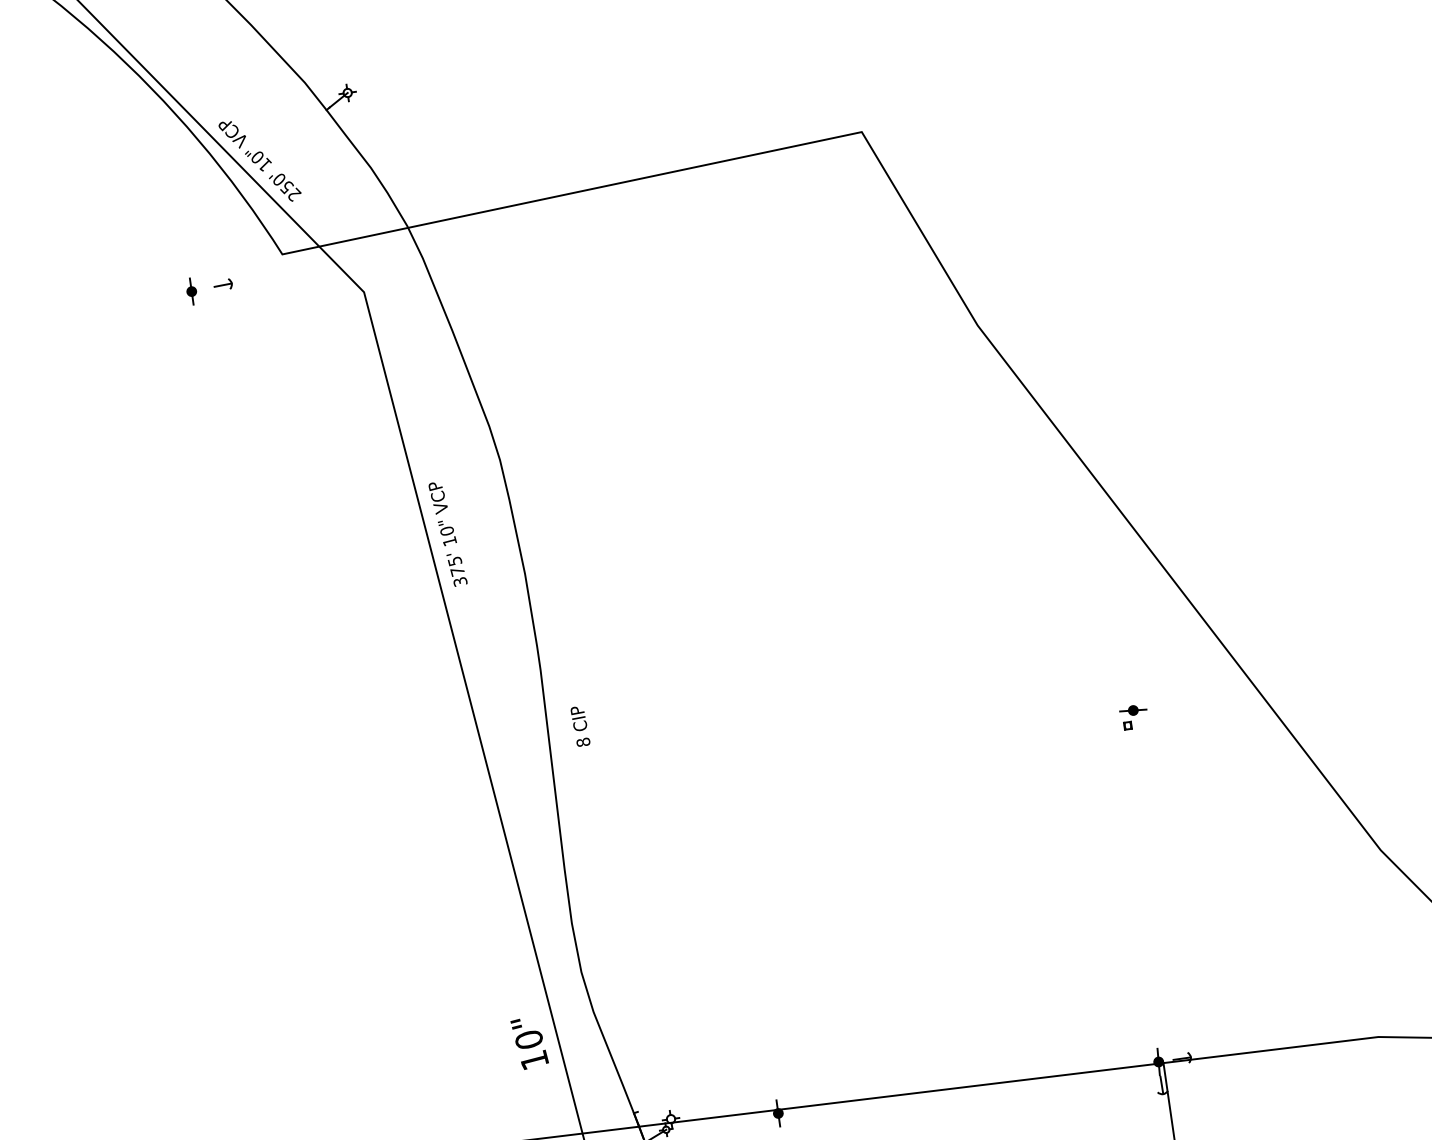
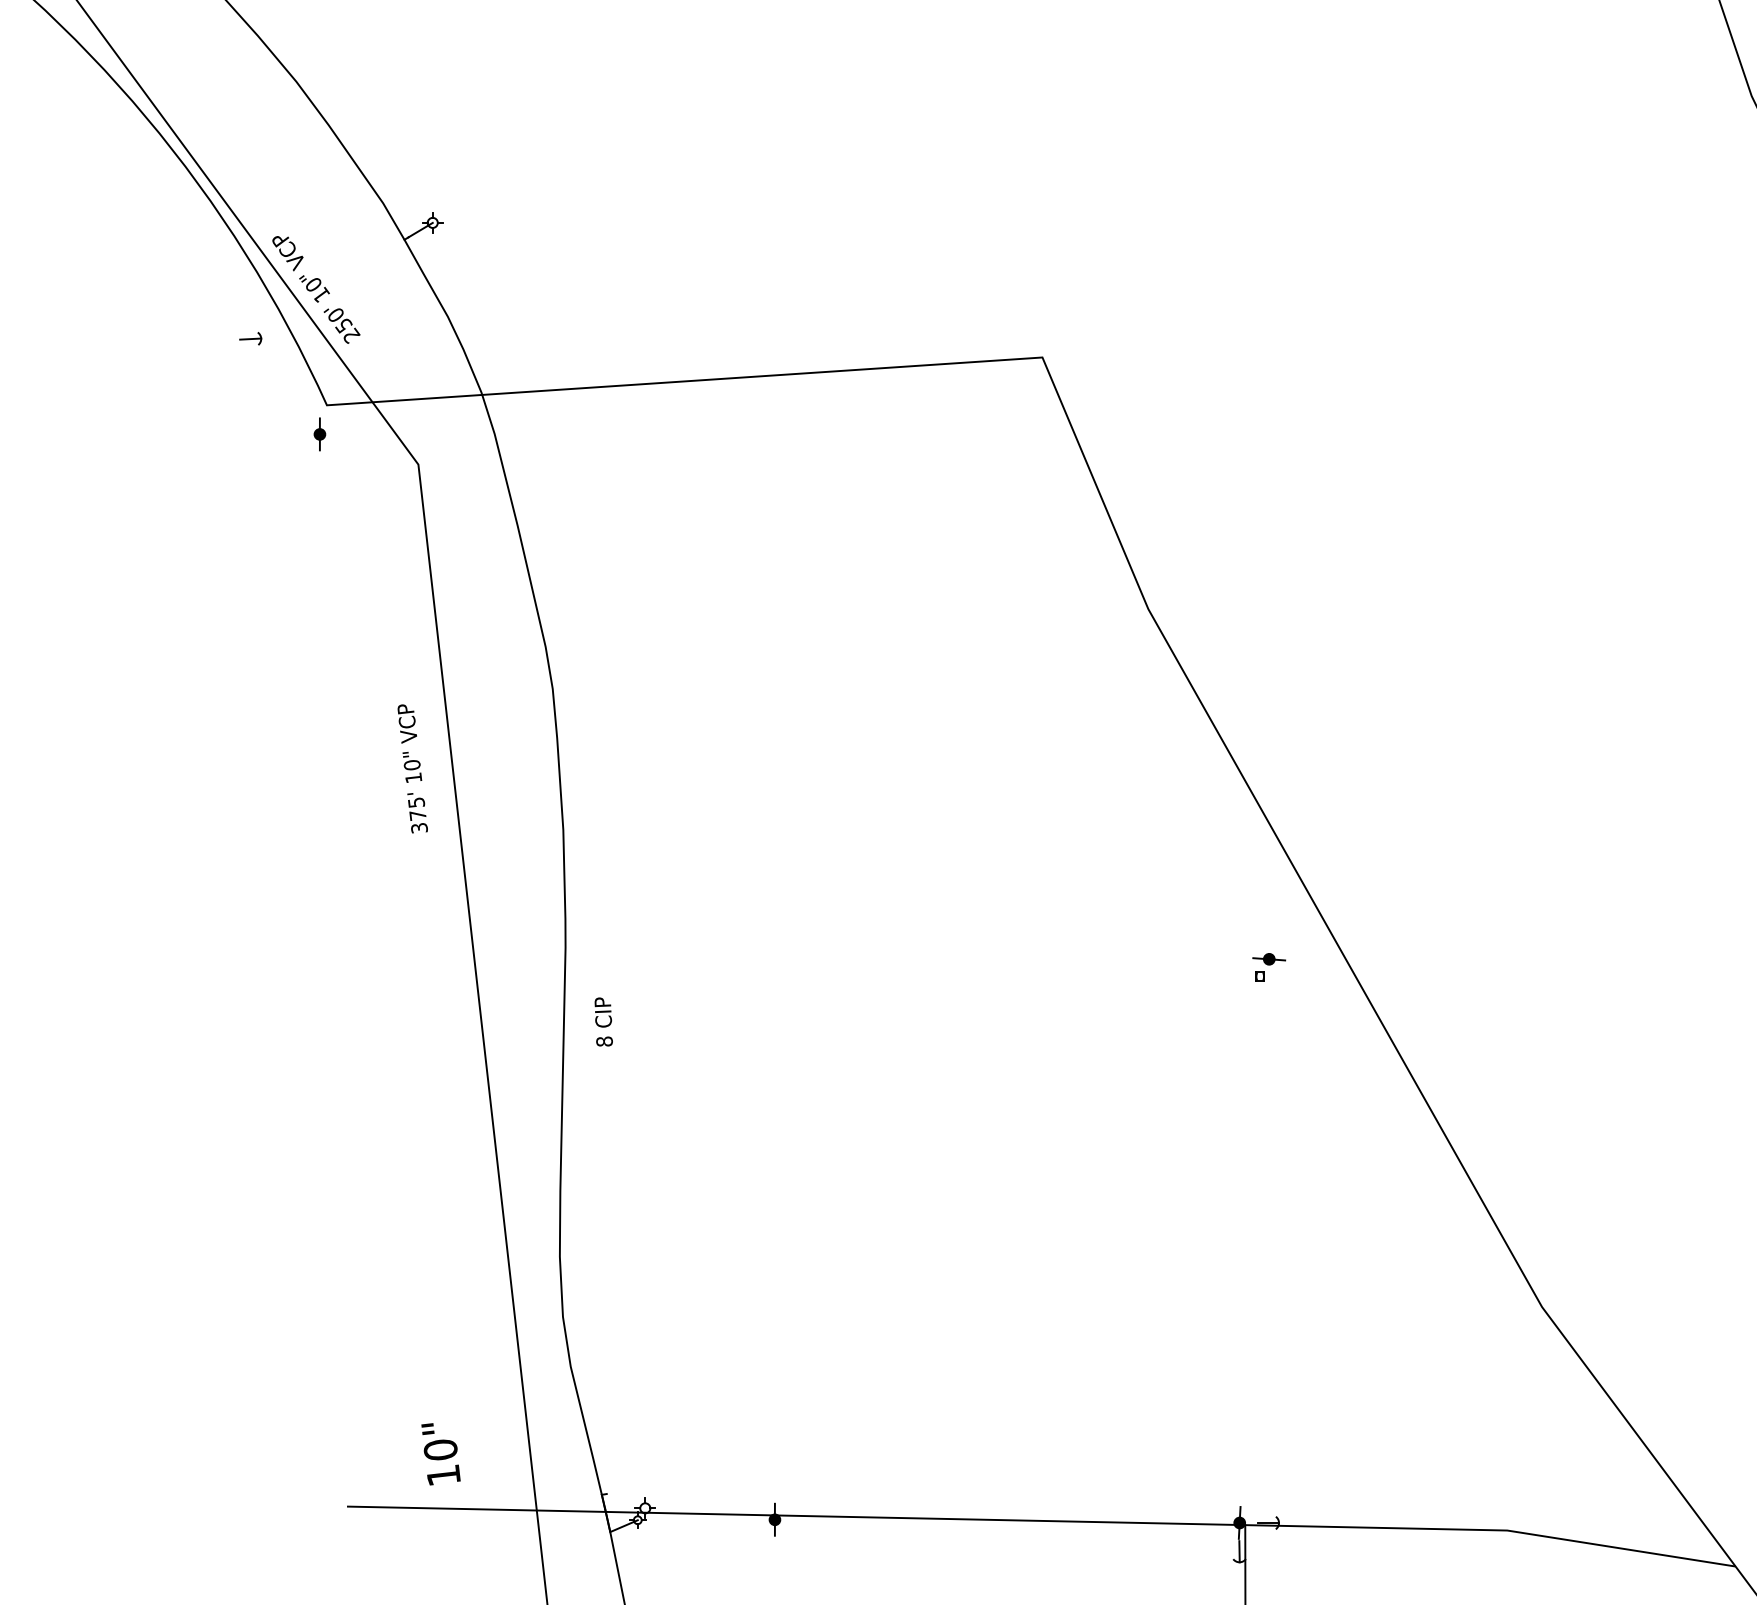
part: (222, 284) -> (250, 338), moved
part: (191, 291) -> (319, 434), moved
text: (447, 533) -> (412, 768), moved
part: (1134, 717) -> (1269, 967), moved
text: (529, 1043) -> (440, 1454), moved

